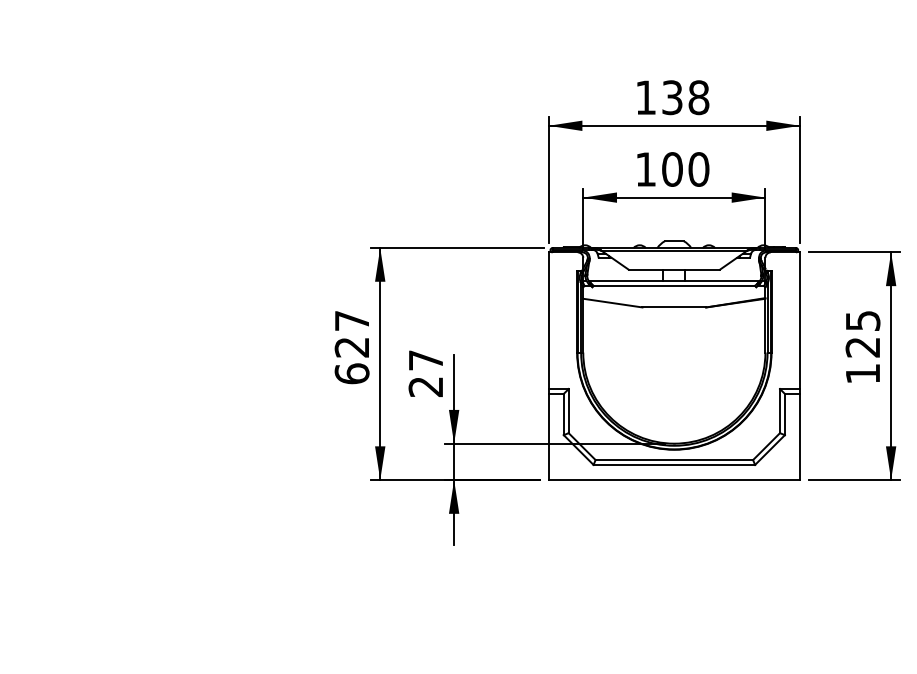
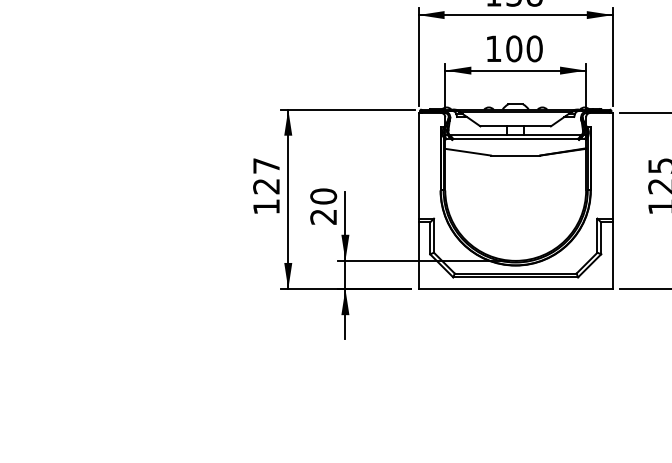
text: (425, 360) -> (323, 196), 27 -> 20
text: (351, 373) -> (266, 206), 627 -> 127

